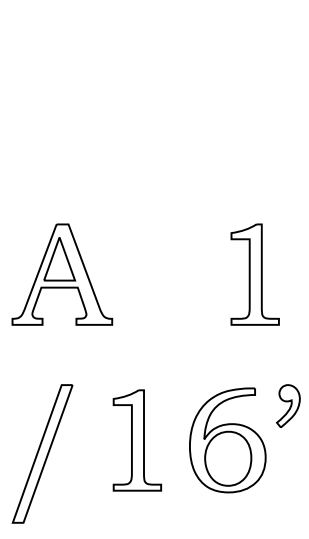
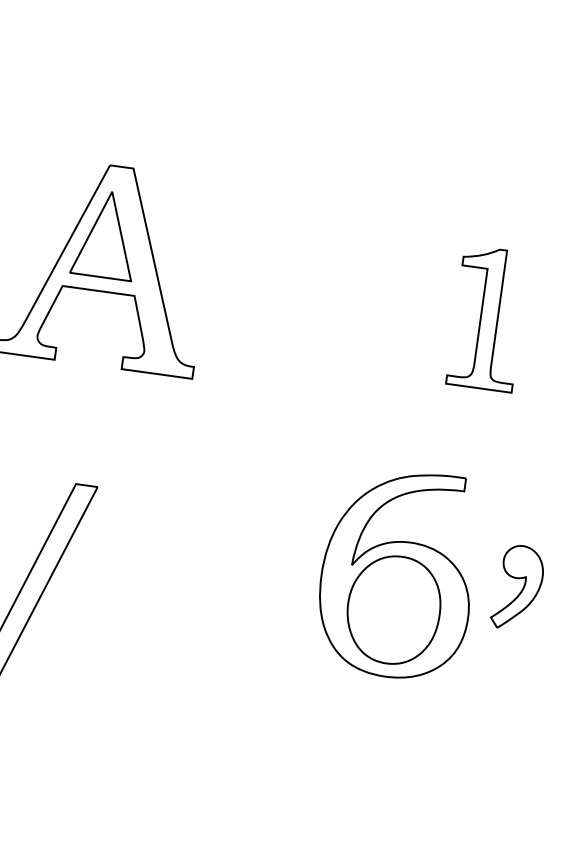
part: (254, 274) -> (487, 318), size x0.7
part: (136, 440) -> (208, 613), removed
part: (227, 440) -> (397, 573), moved

